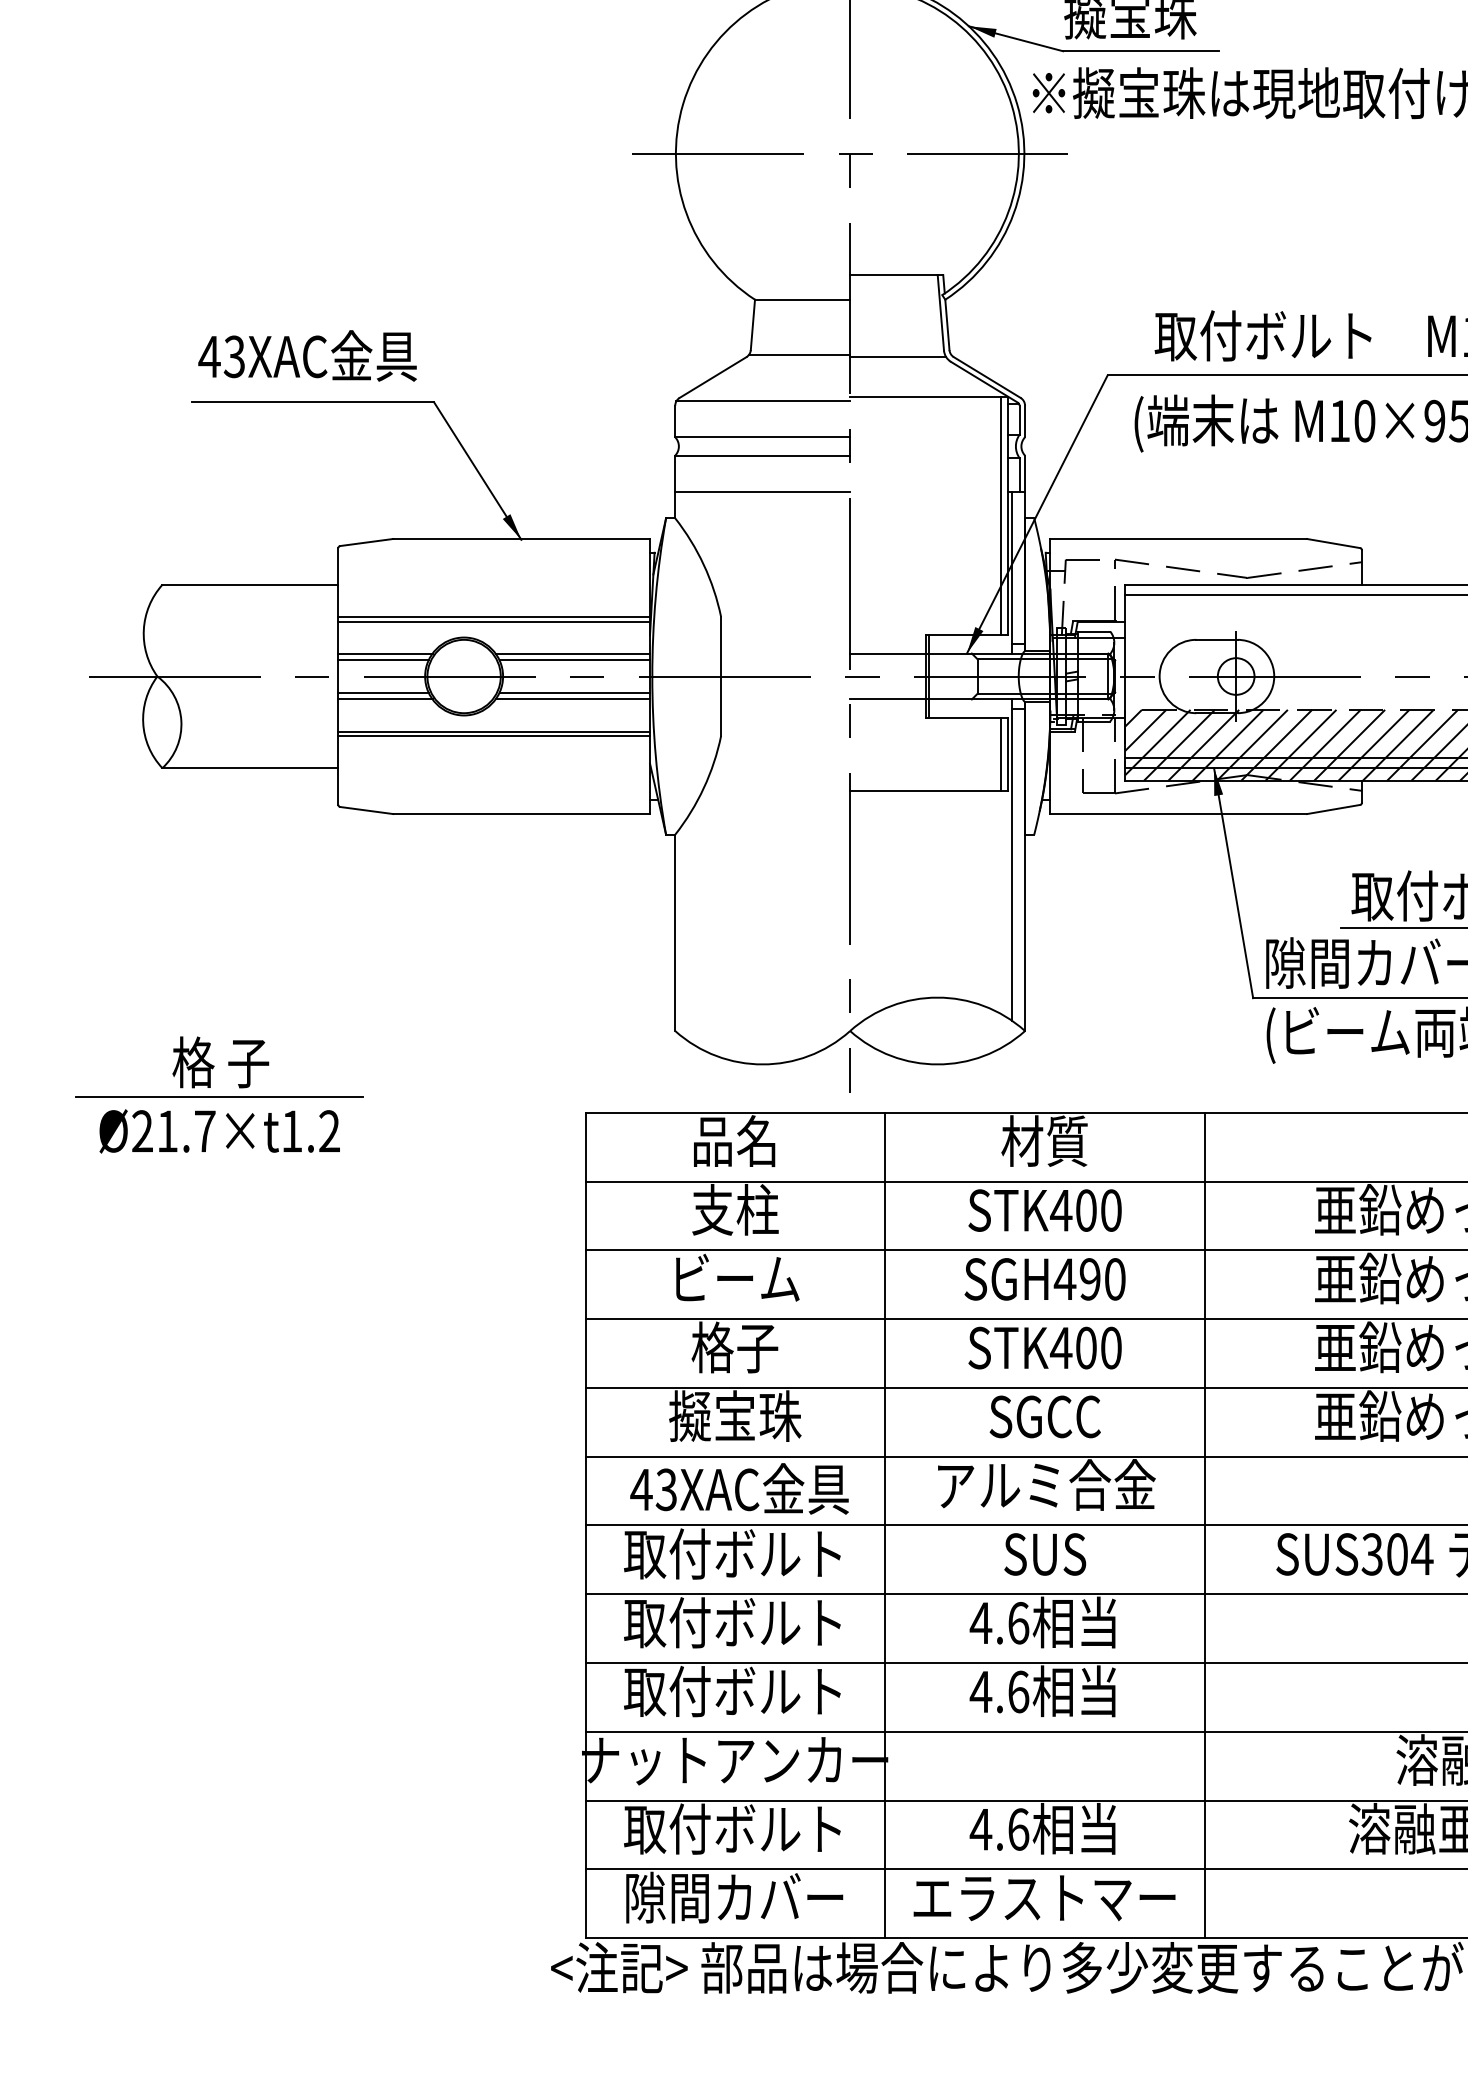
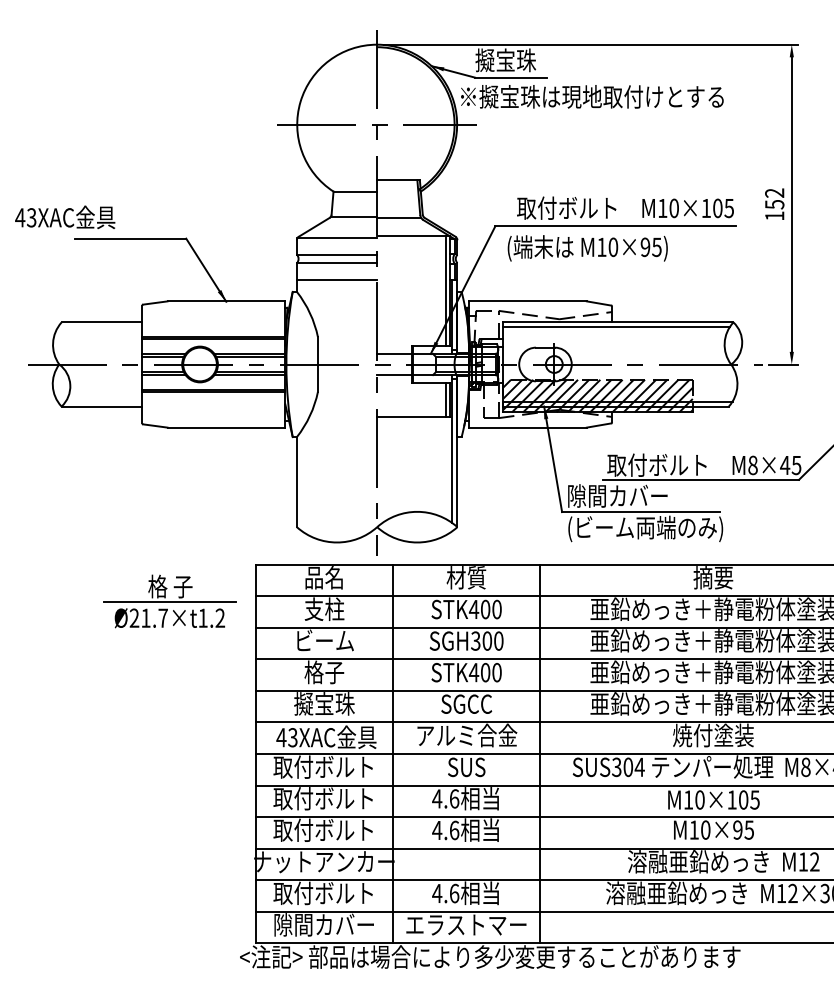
text: (308, 353) -> (65, 216), moved
part: (218, 1094) -> (169, 601), moved
text: (1077, 1277) -> (481, 640), SGH490 -> SGH300

